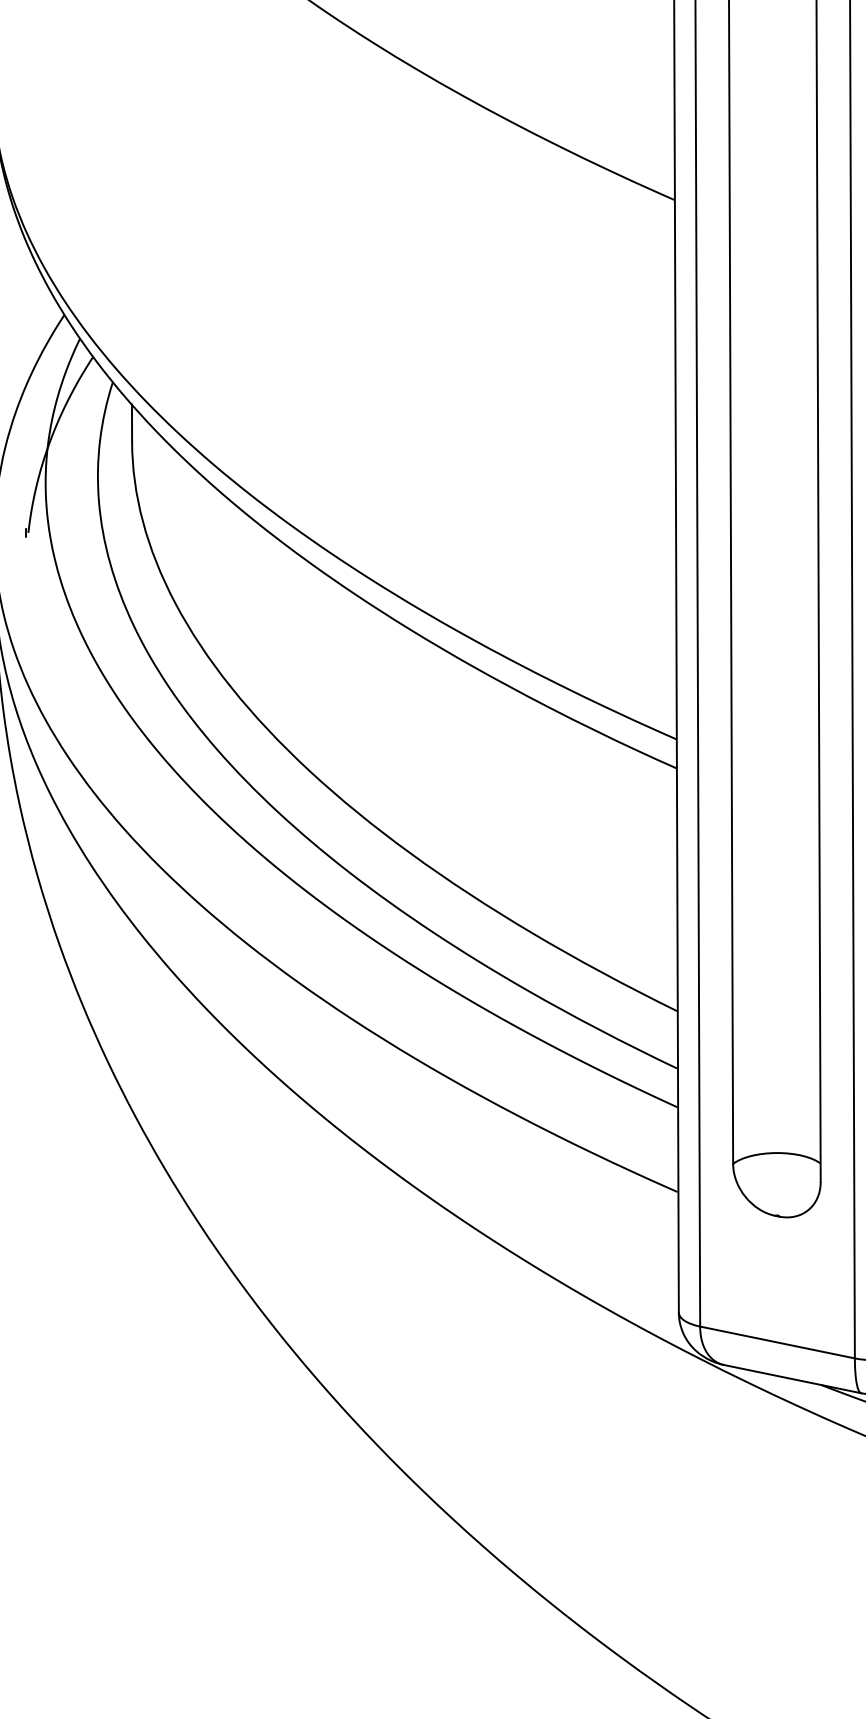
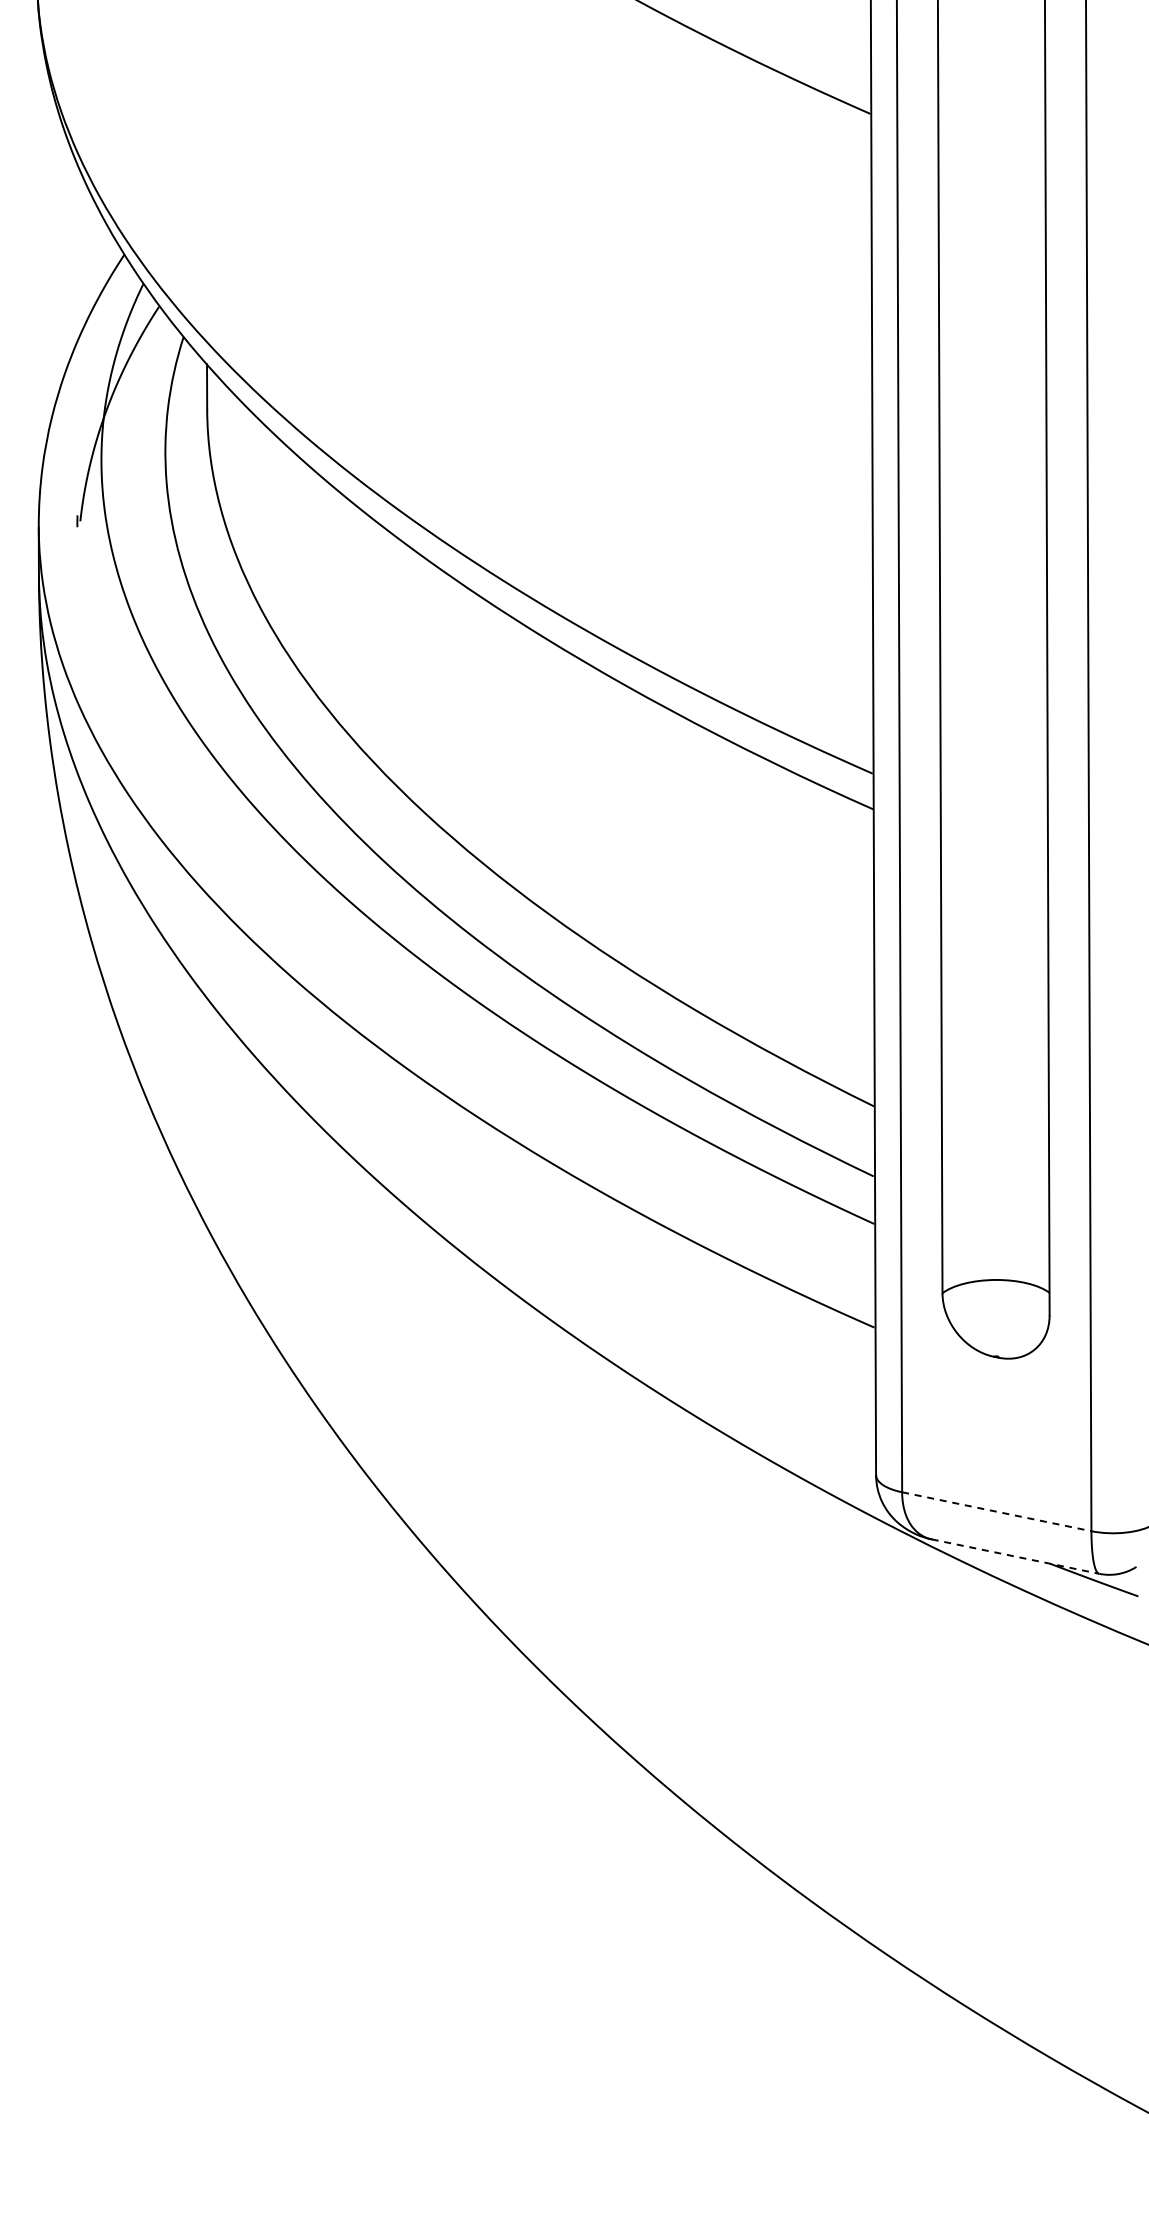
line: (777, 1342) -> (996, 1511), solid -> dashed
line: (792, 1379) -> (1015, 1556), solid -> dashed

